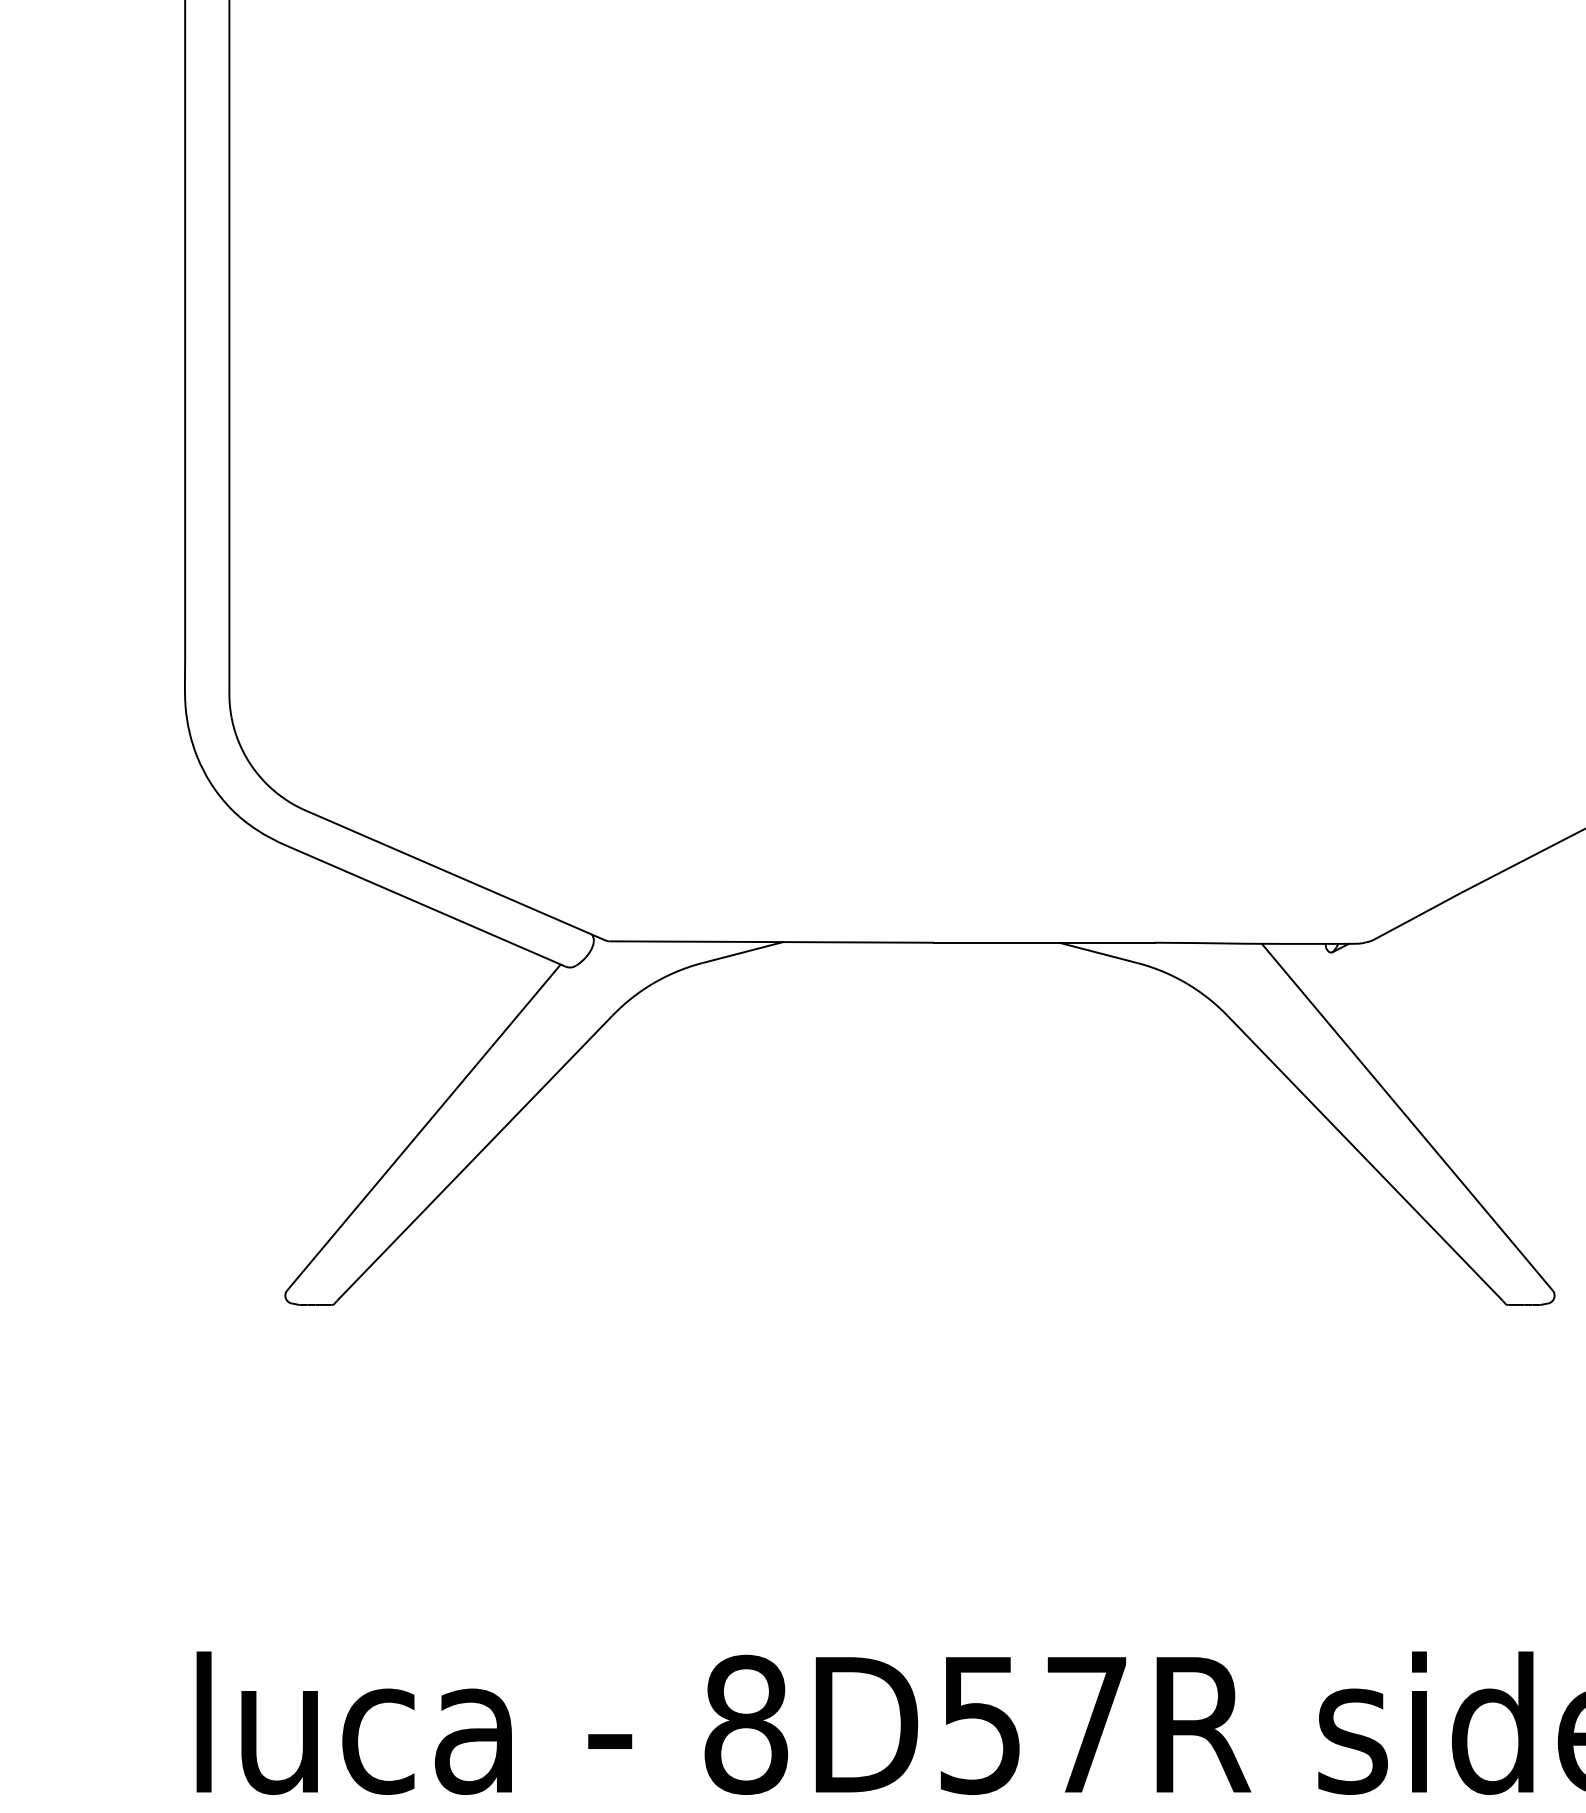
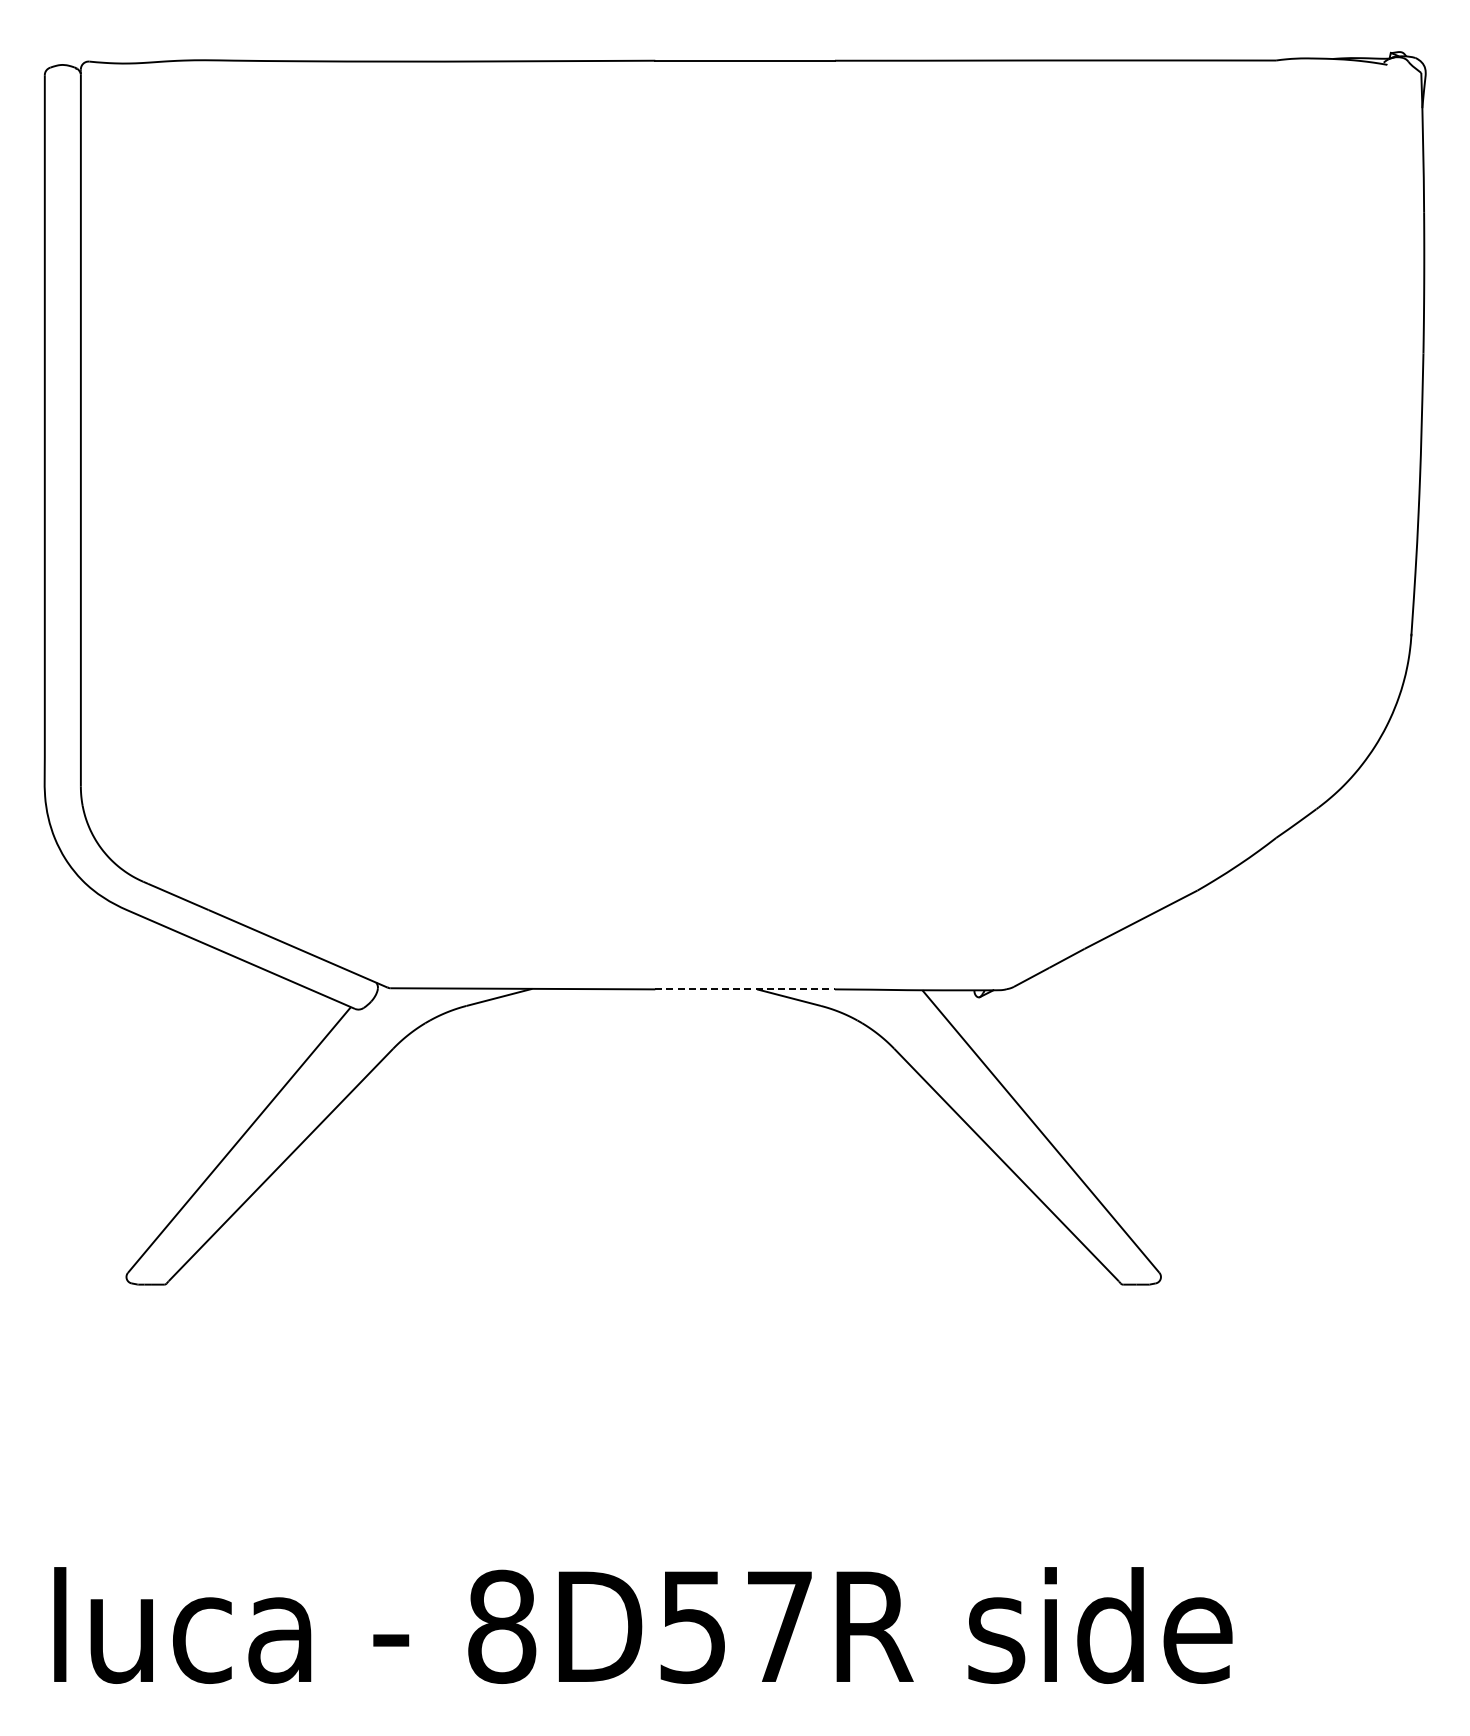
line: (1044, 942) -> (745, 989), solid -> dashed

